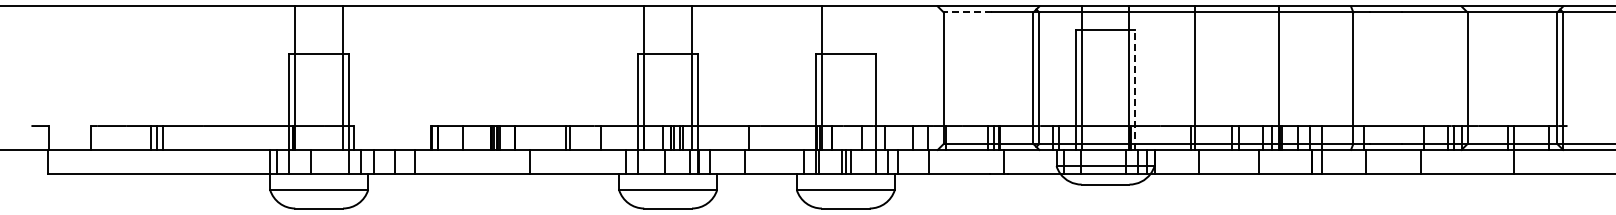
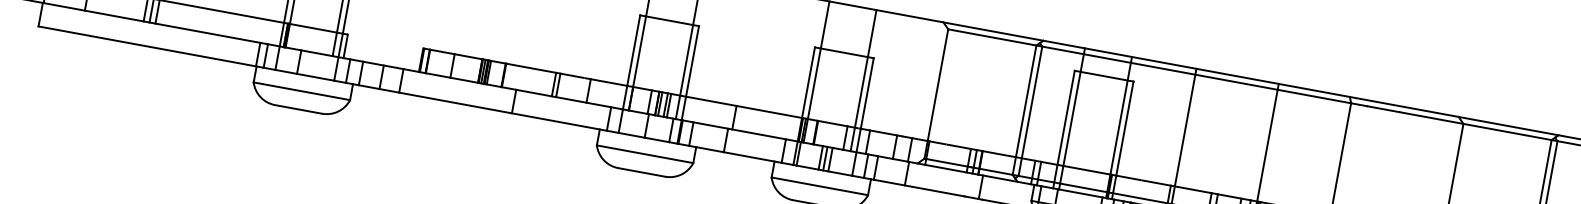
line: (967, 12) -> (971, 33), dashed -> solid
line: (869, 77) -> (863, 79), added
line: (1135, 90) -> (1122, 140), dashed -> solid

